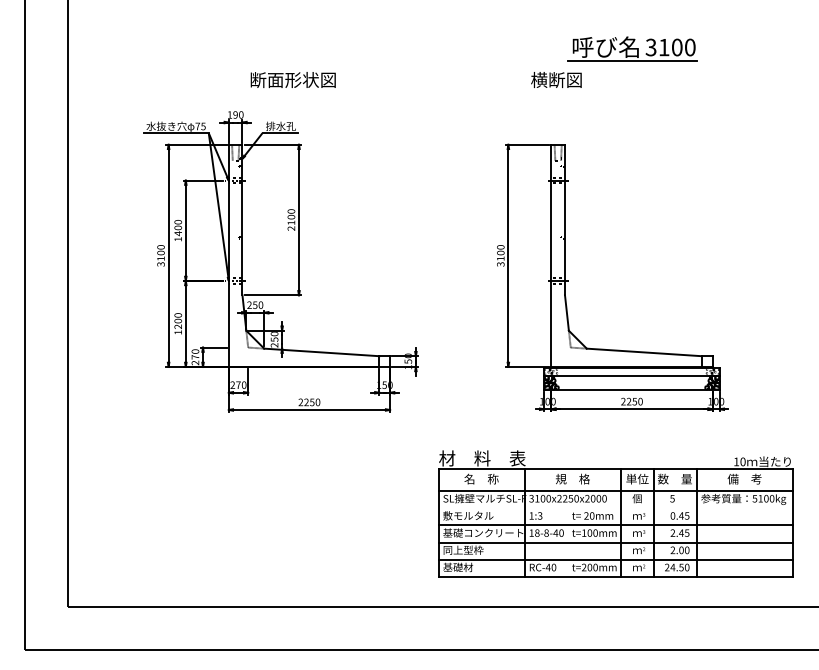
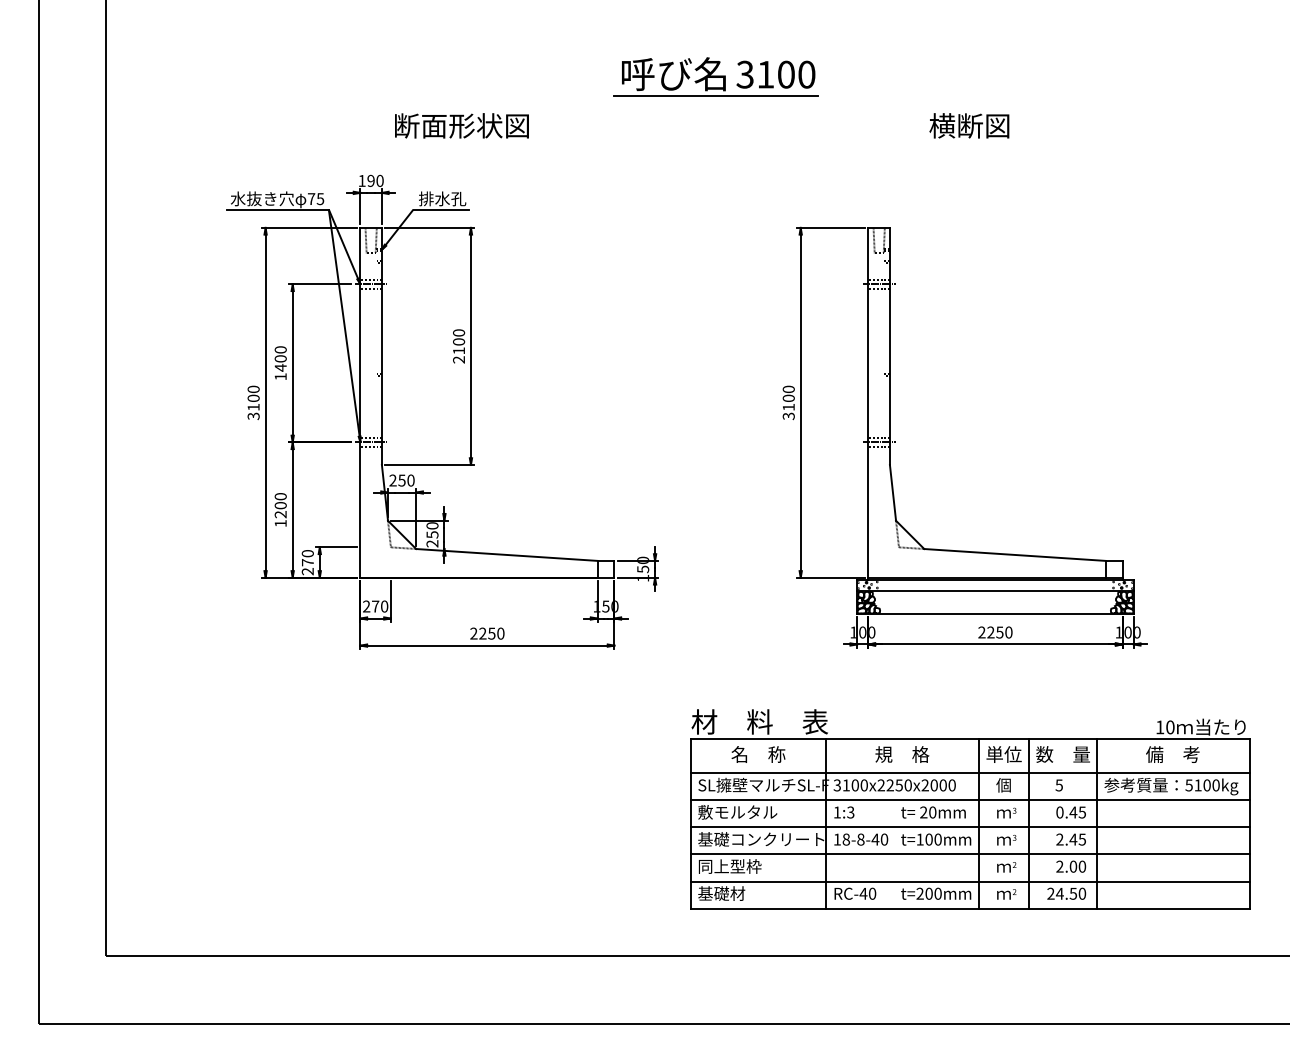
part: (632, 48) -> (715, 76), moved
text: (556, 79) -> (969, 125), moved
line: (615, 508) -> (969, 800), added

